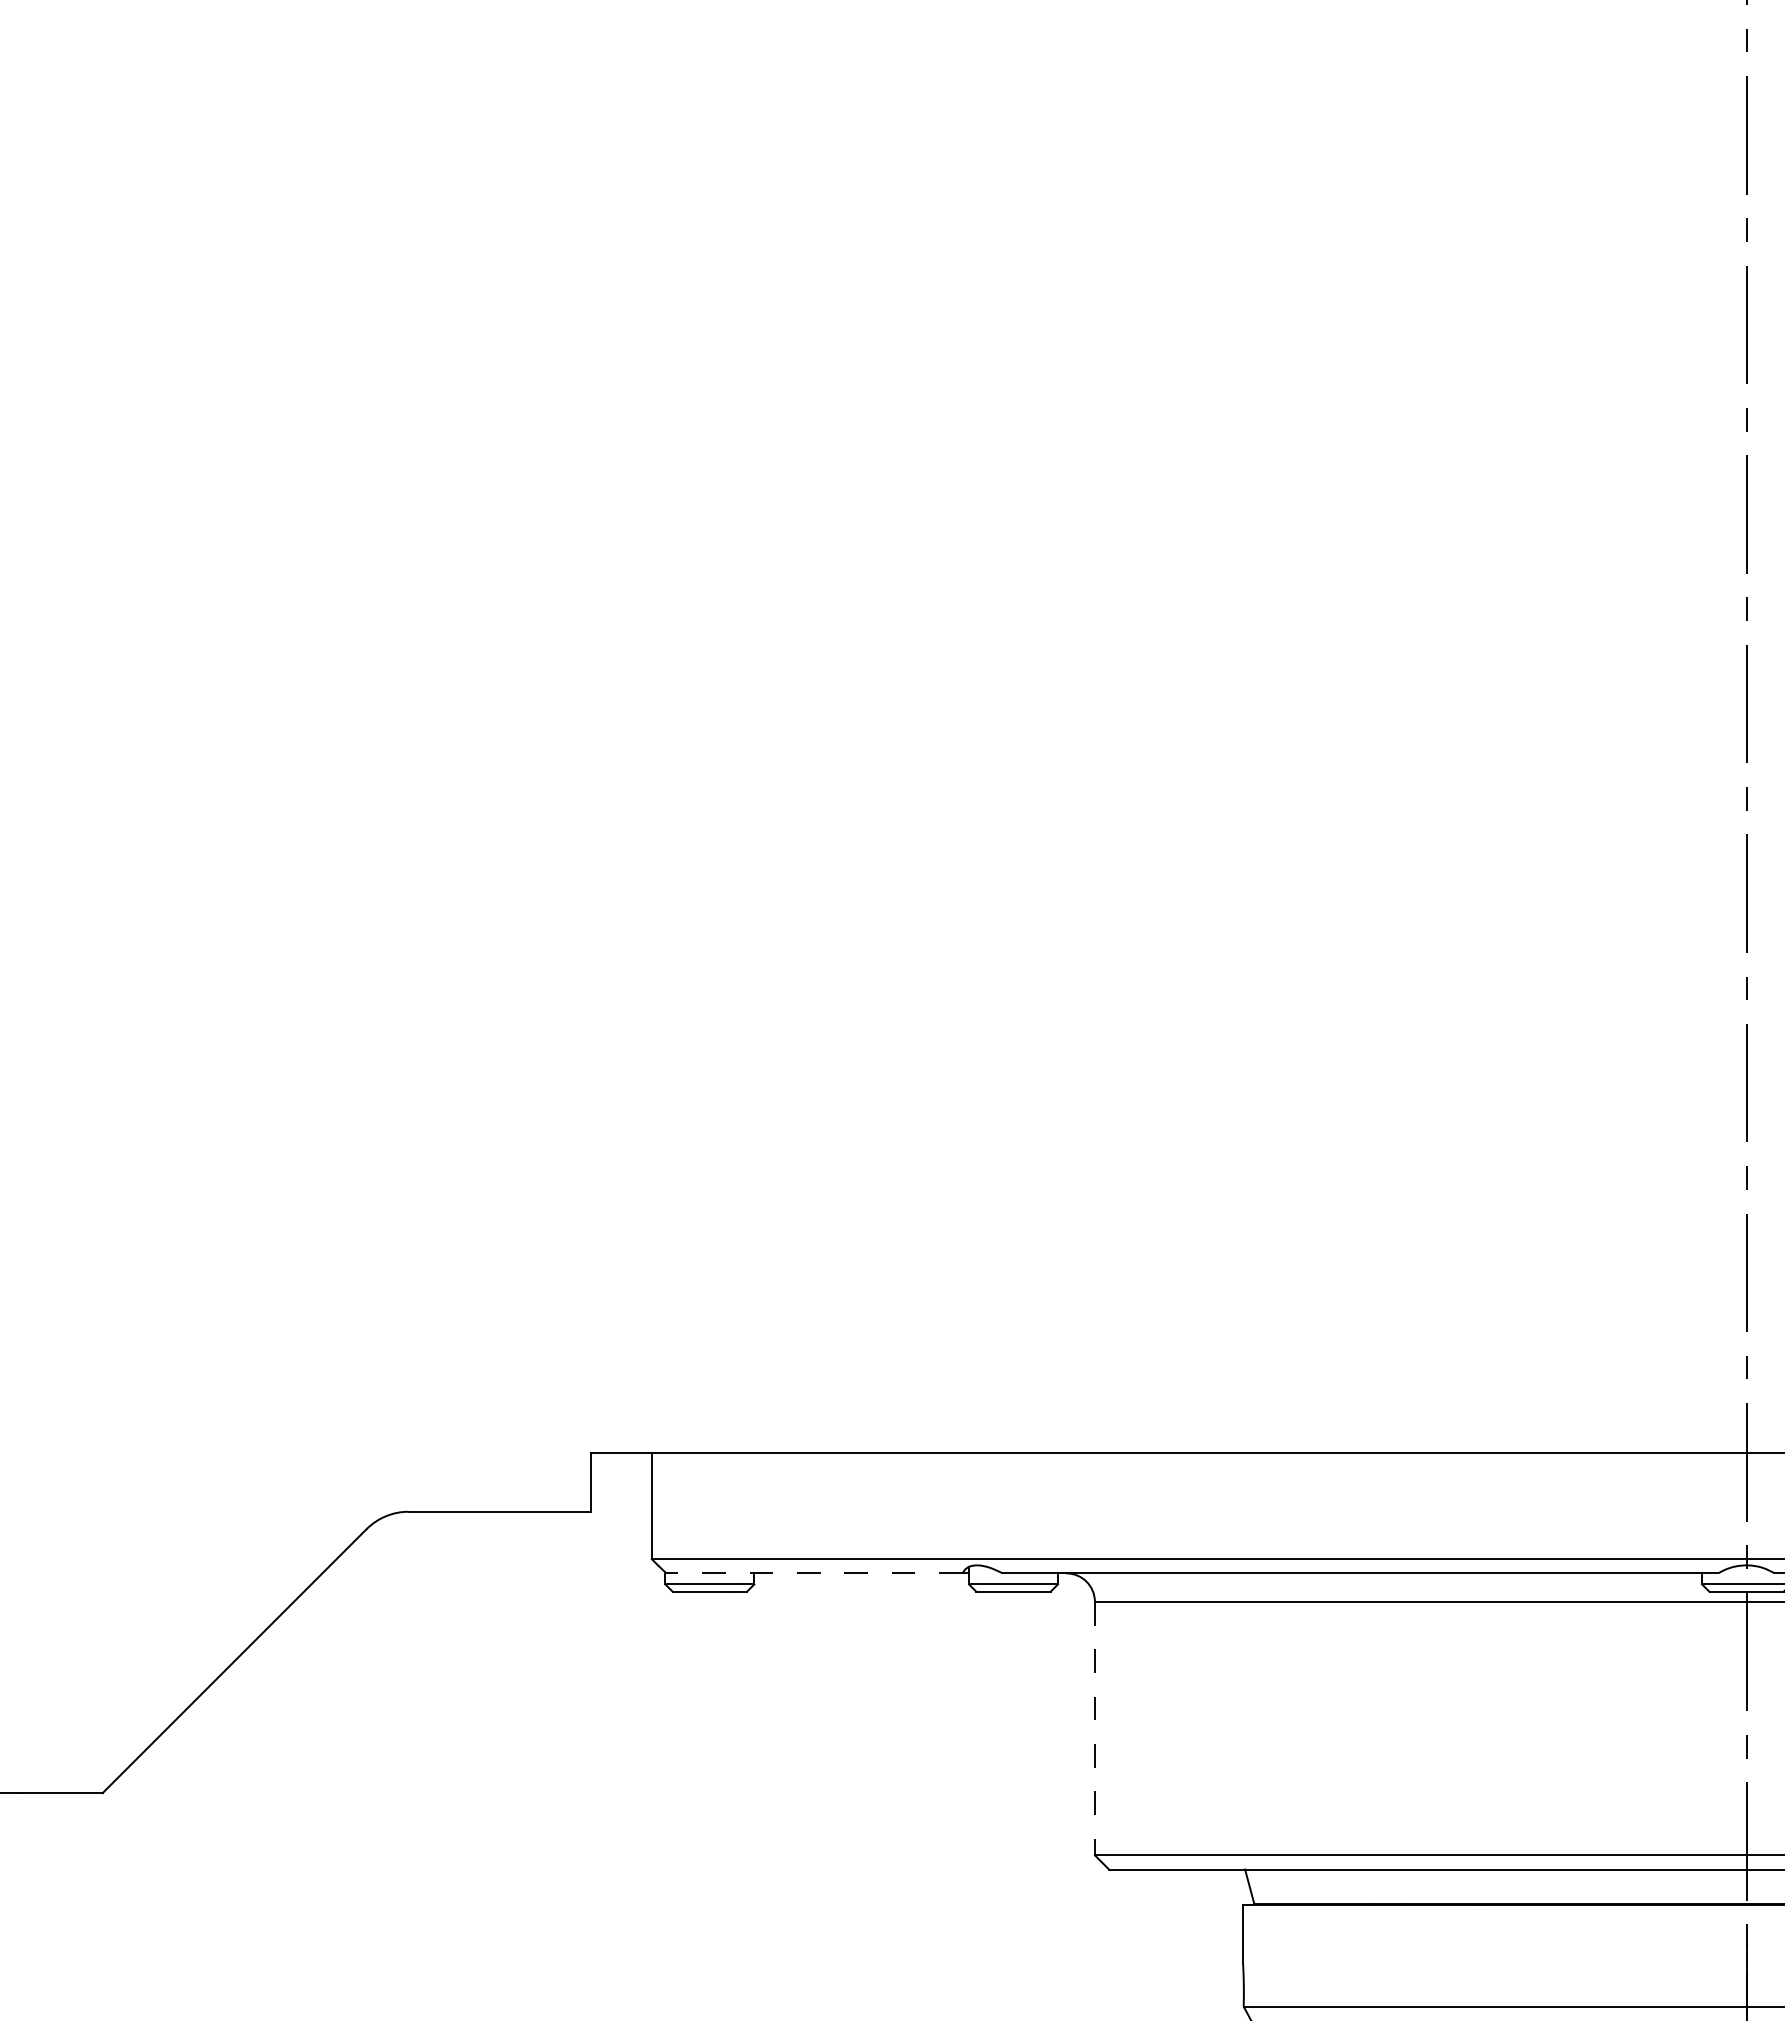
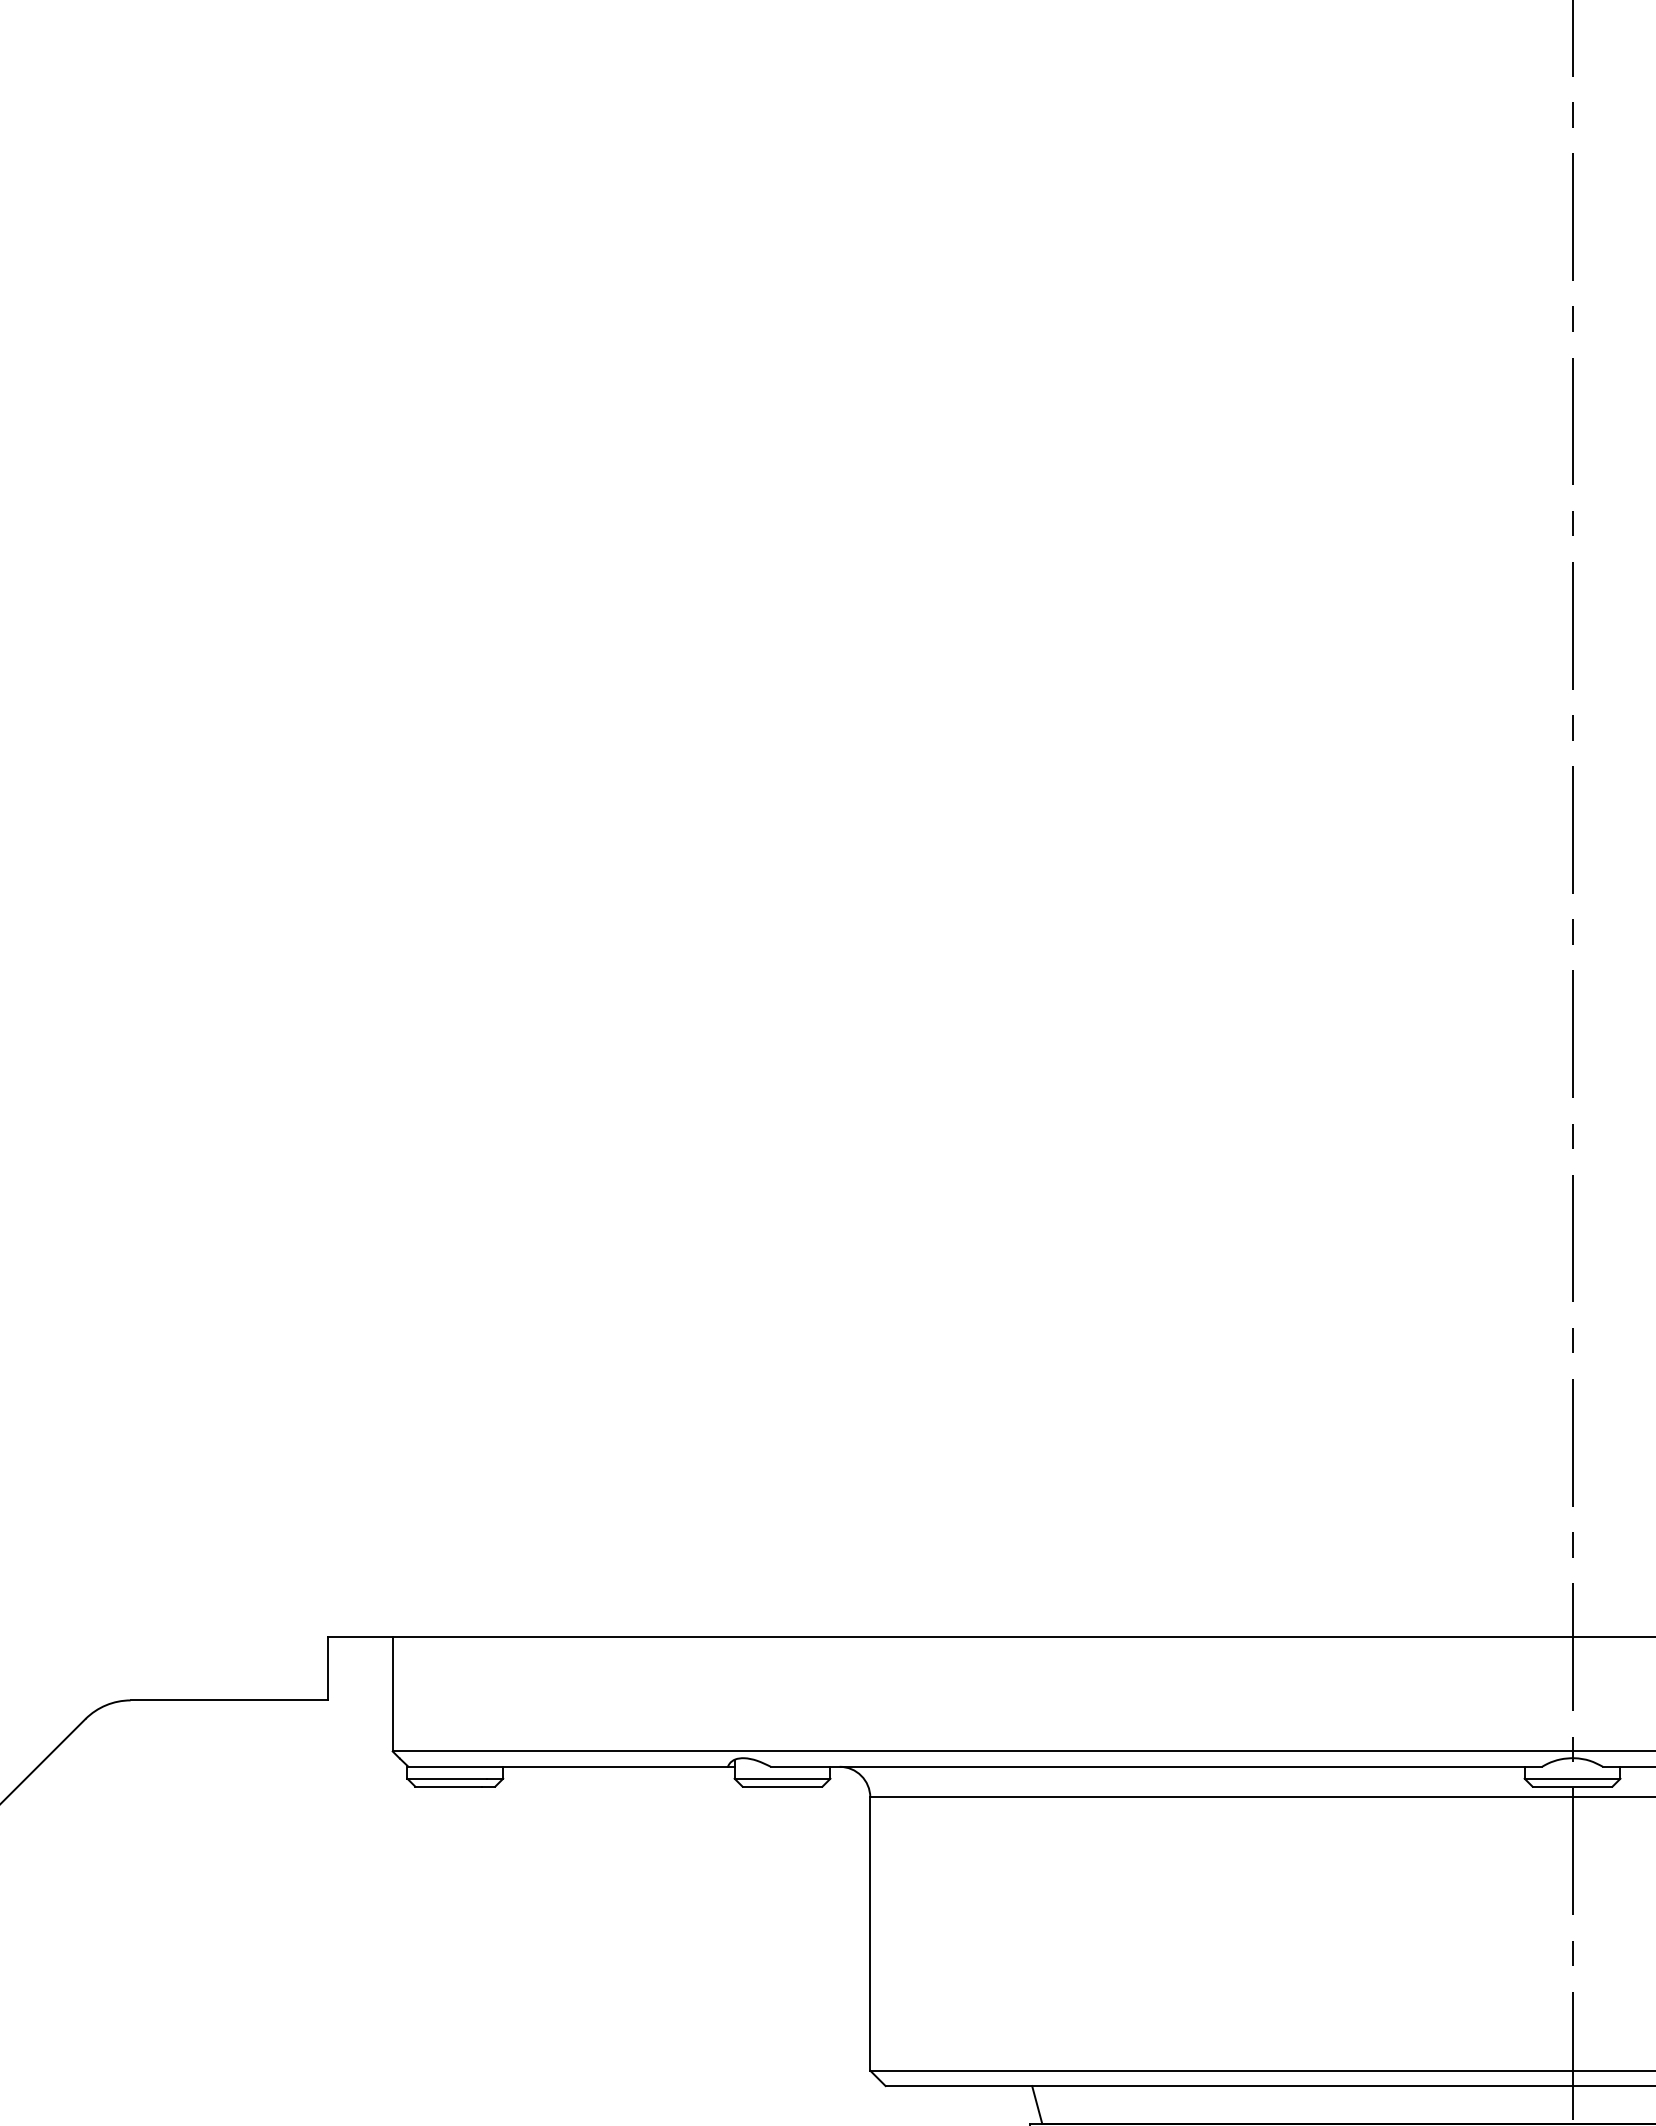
line: (814, 1573) -> (568, 1766), dashed -> solid
line: (1094, 1728) -> (869, 1933), dashed -> solid

